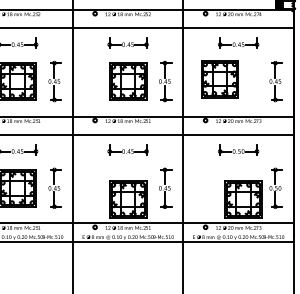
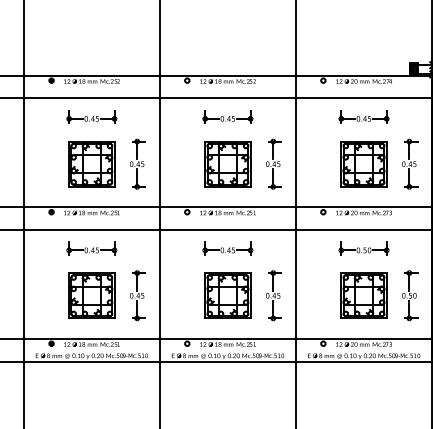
part: (219, 79) -> (363, 164), moved
part: (127, 199) -> (227, 295), moved
part: (243, 199) -> (363, 295), moved

